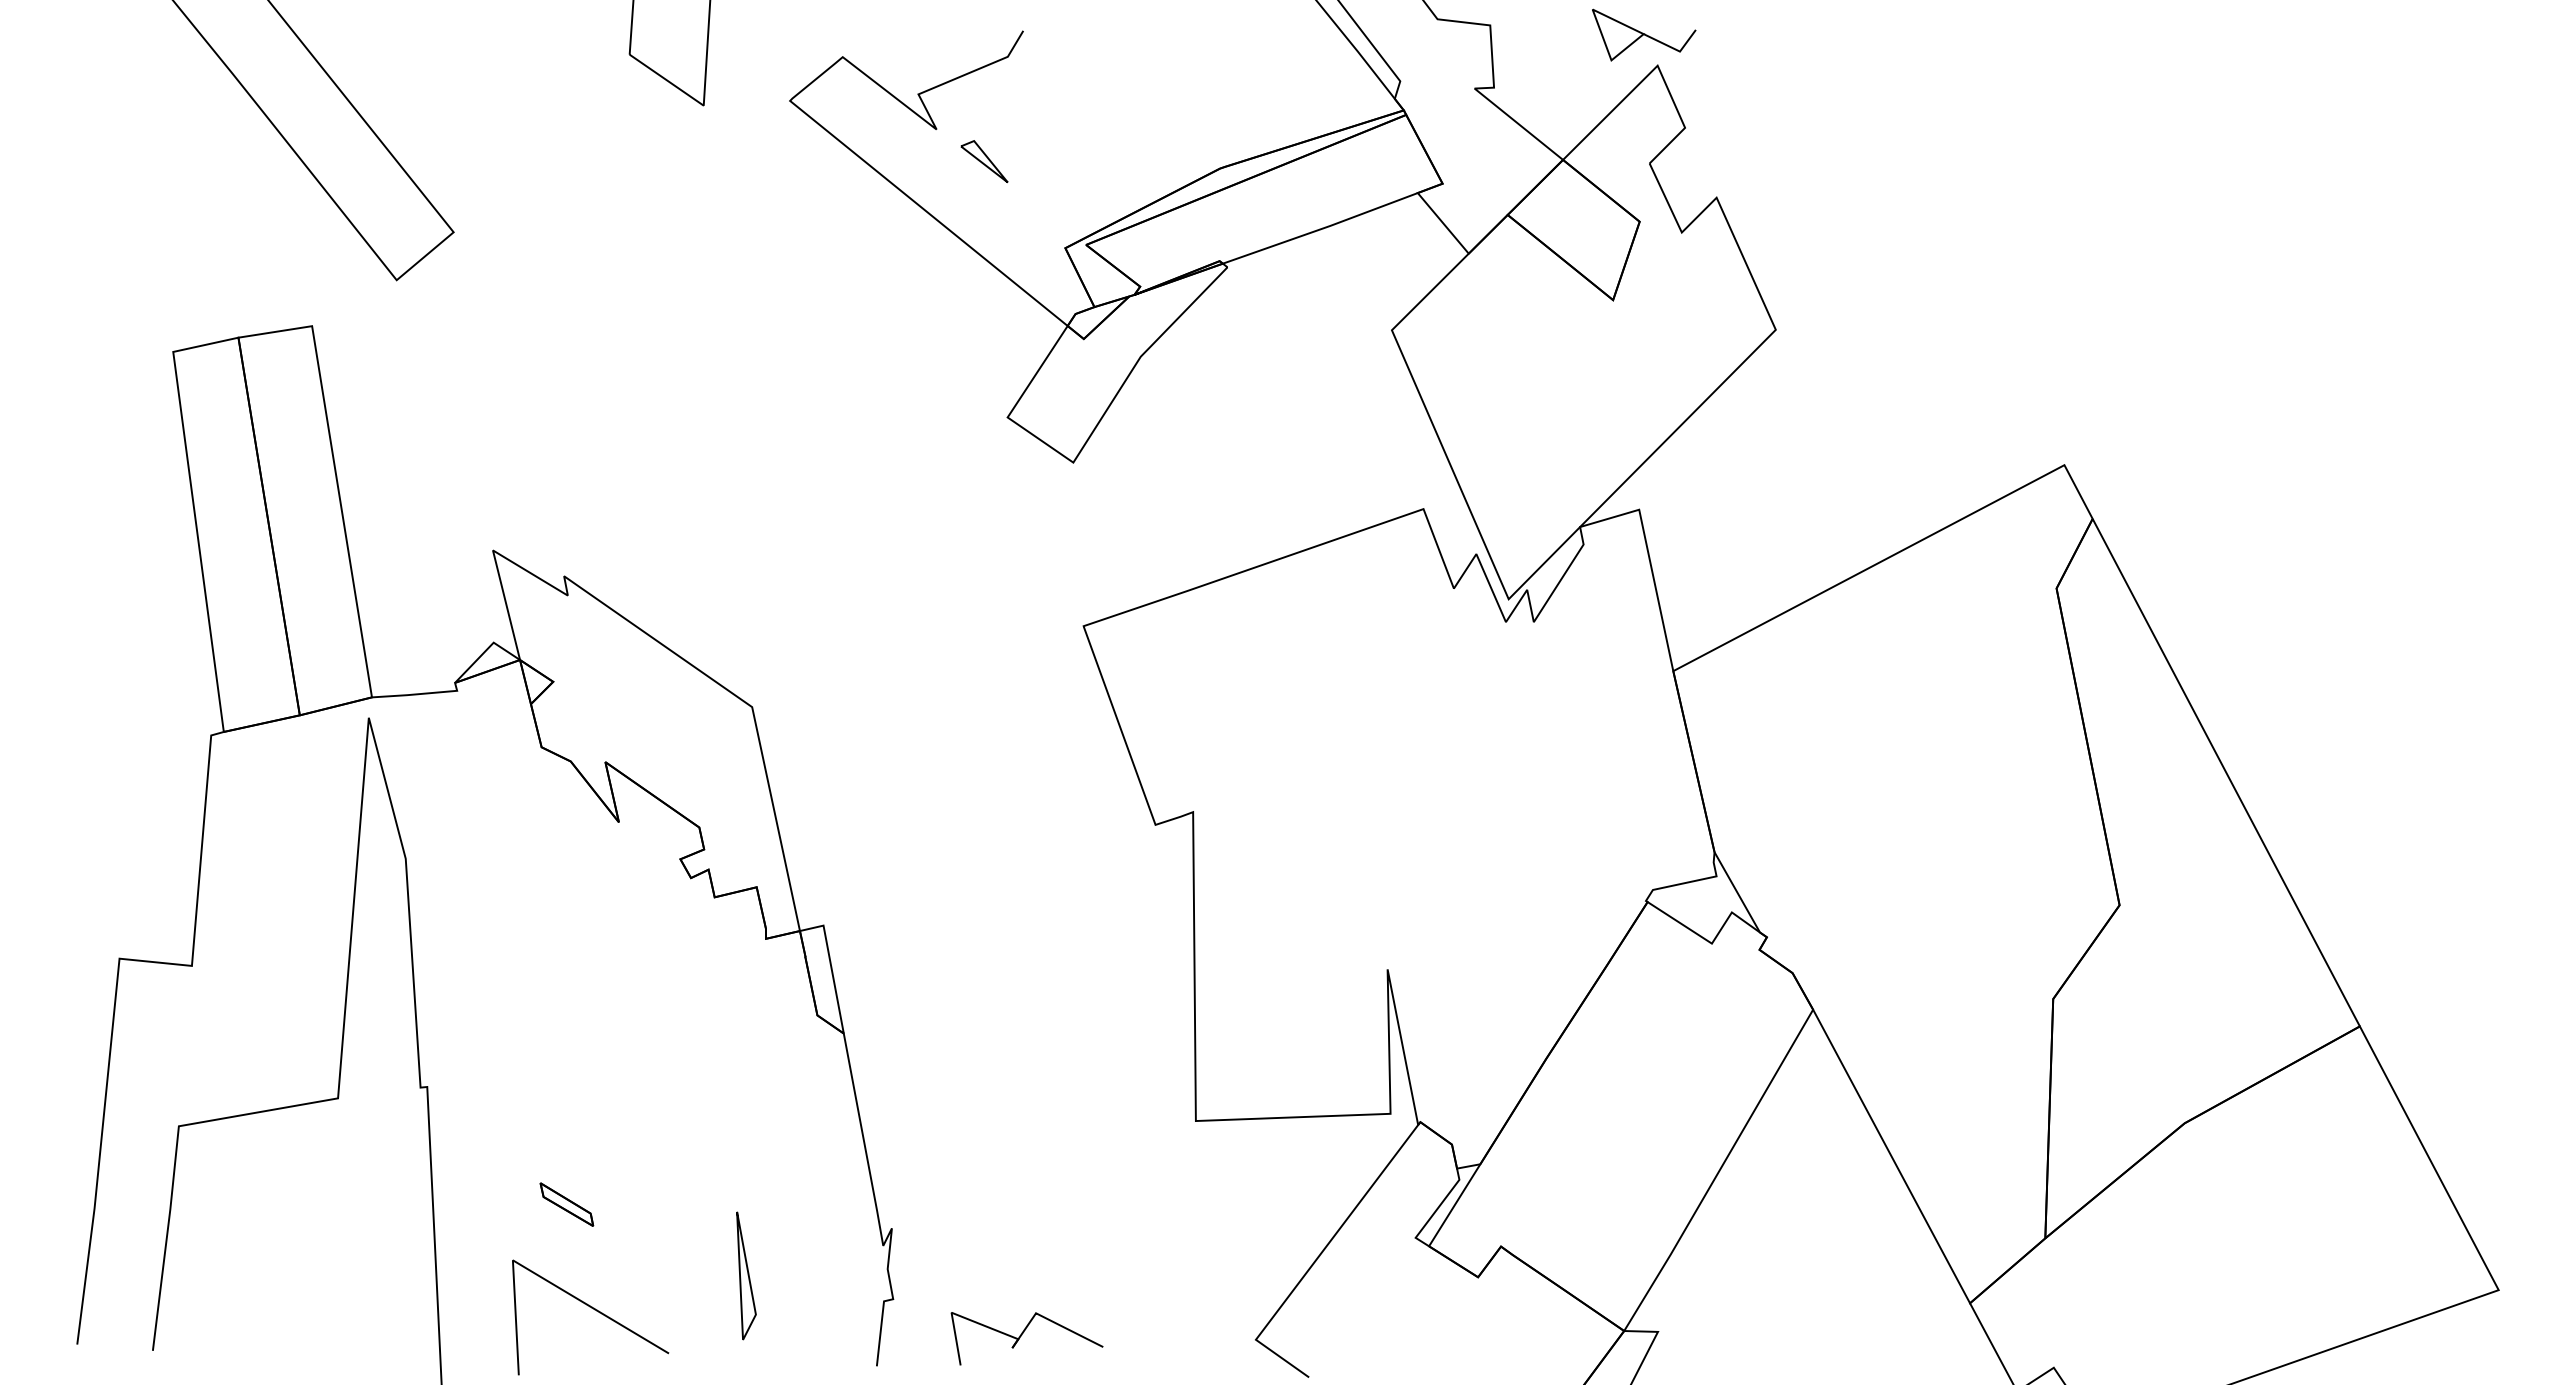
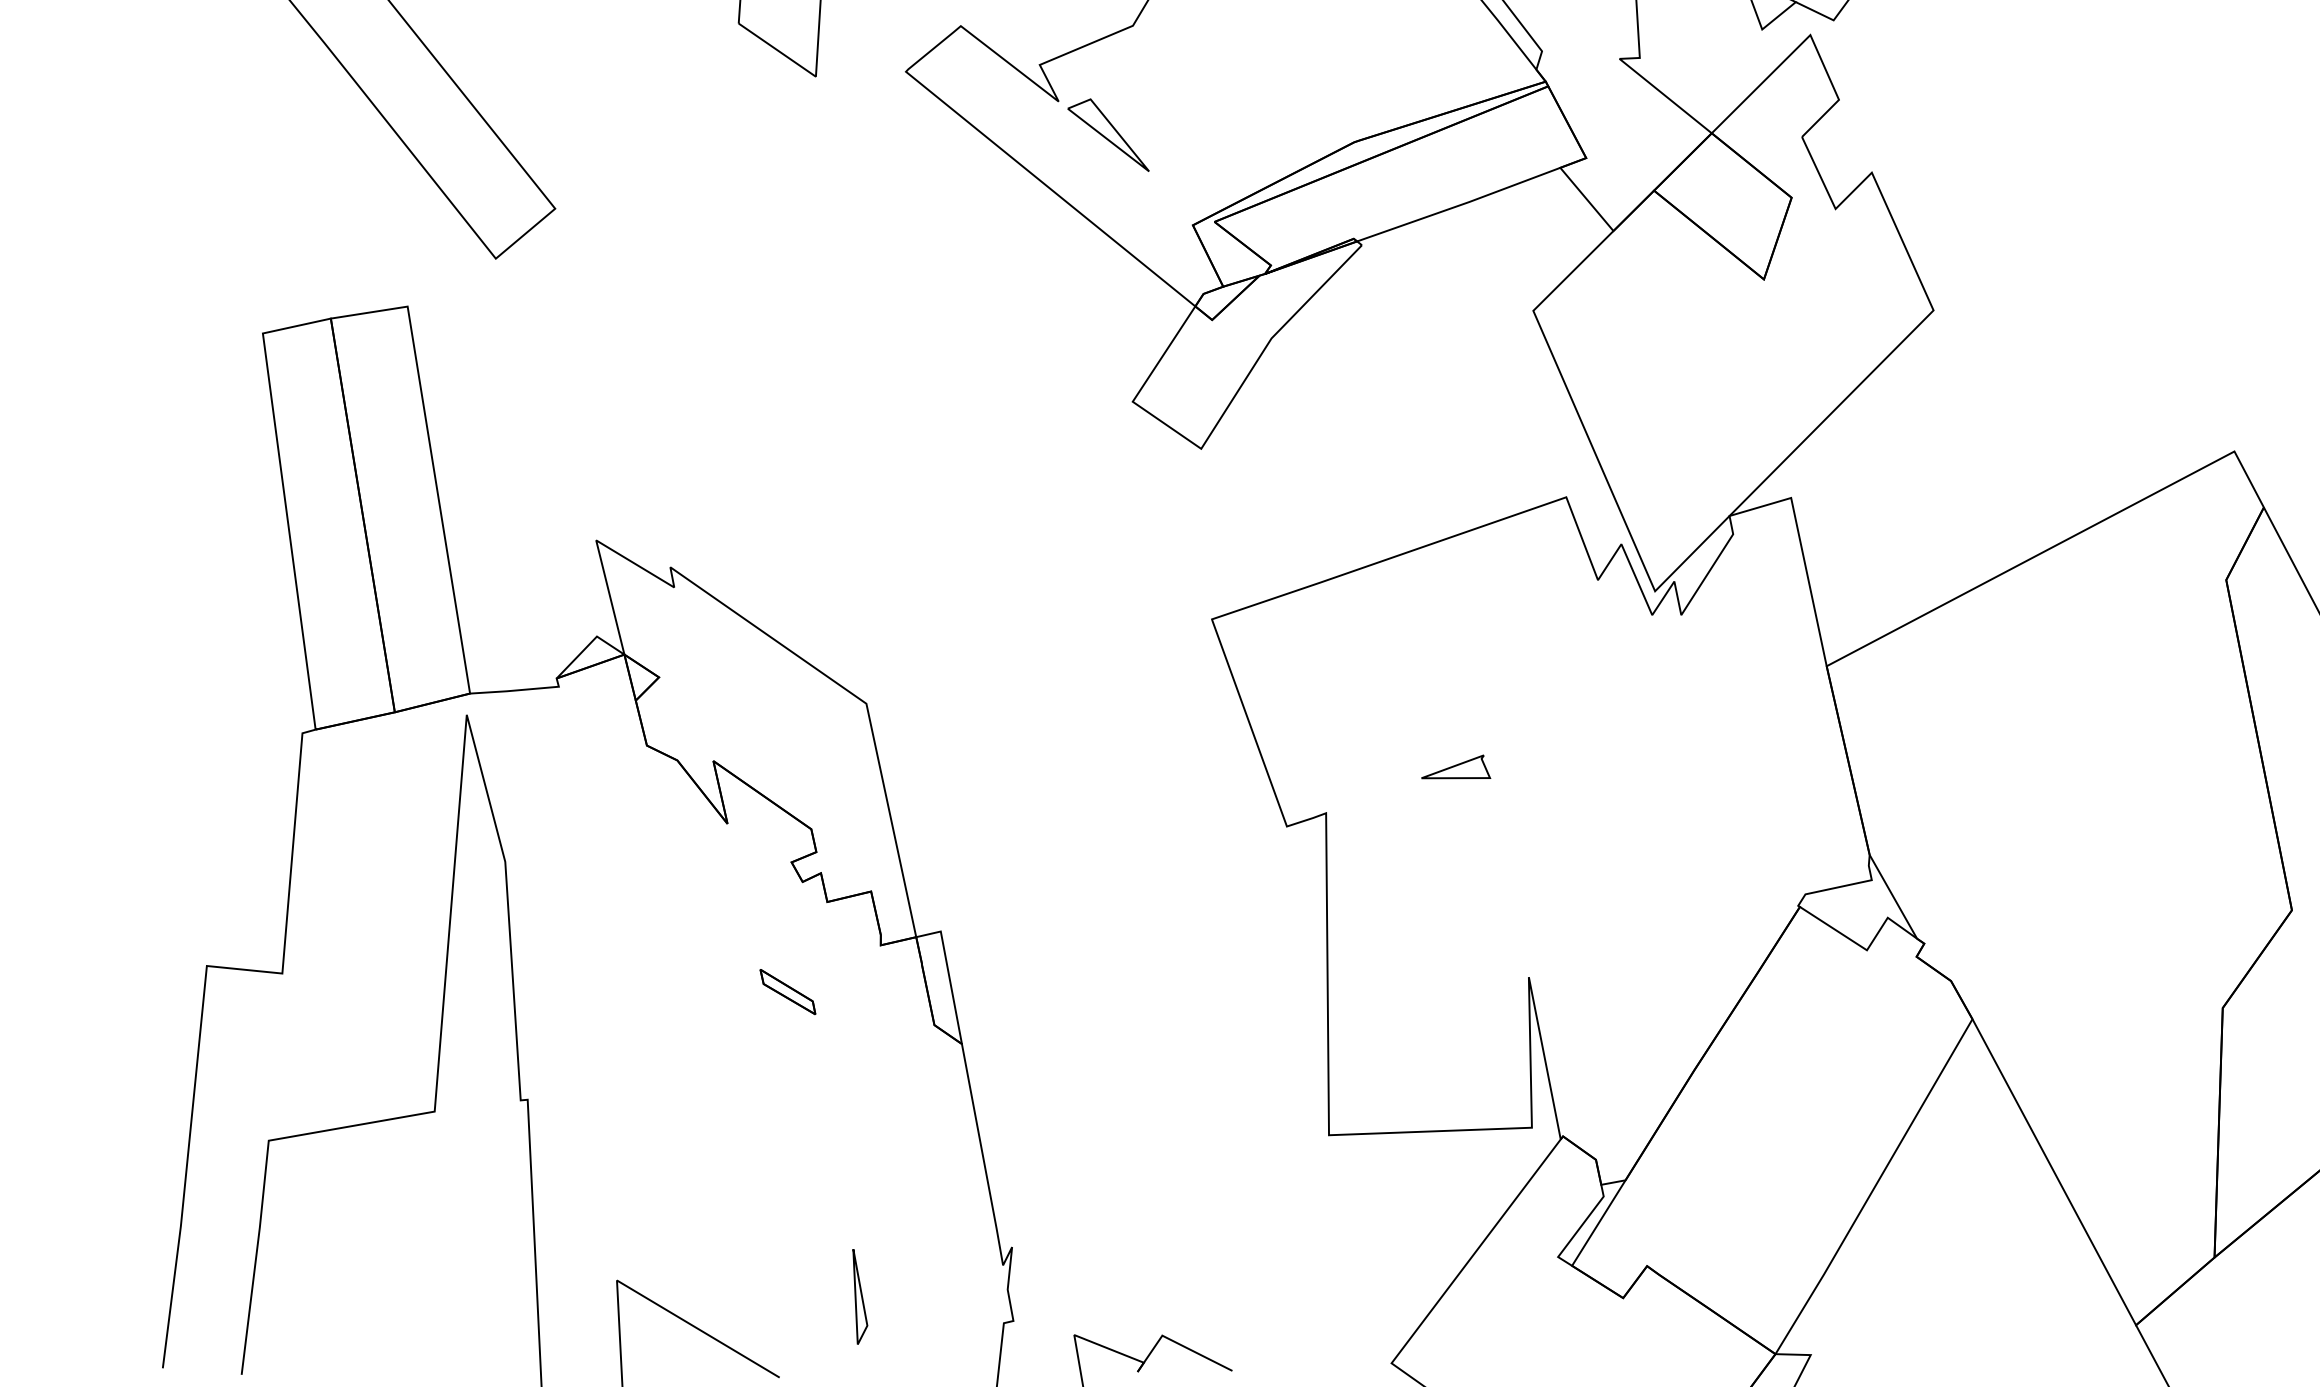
part: (984, 161) -> (1108, 134), size x1.67
part: (1317, 767) -> (1455, 766), added
part: (566, 1204) -> (787, 991), moved
part: (745, 1276) -> (859, 1297), size x0.71

